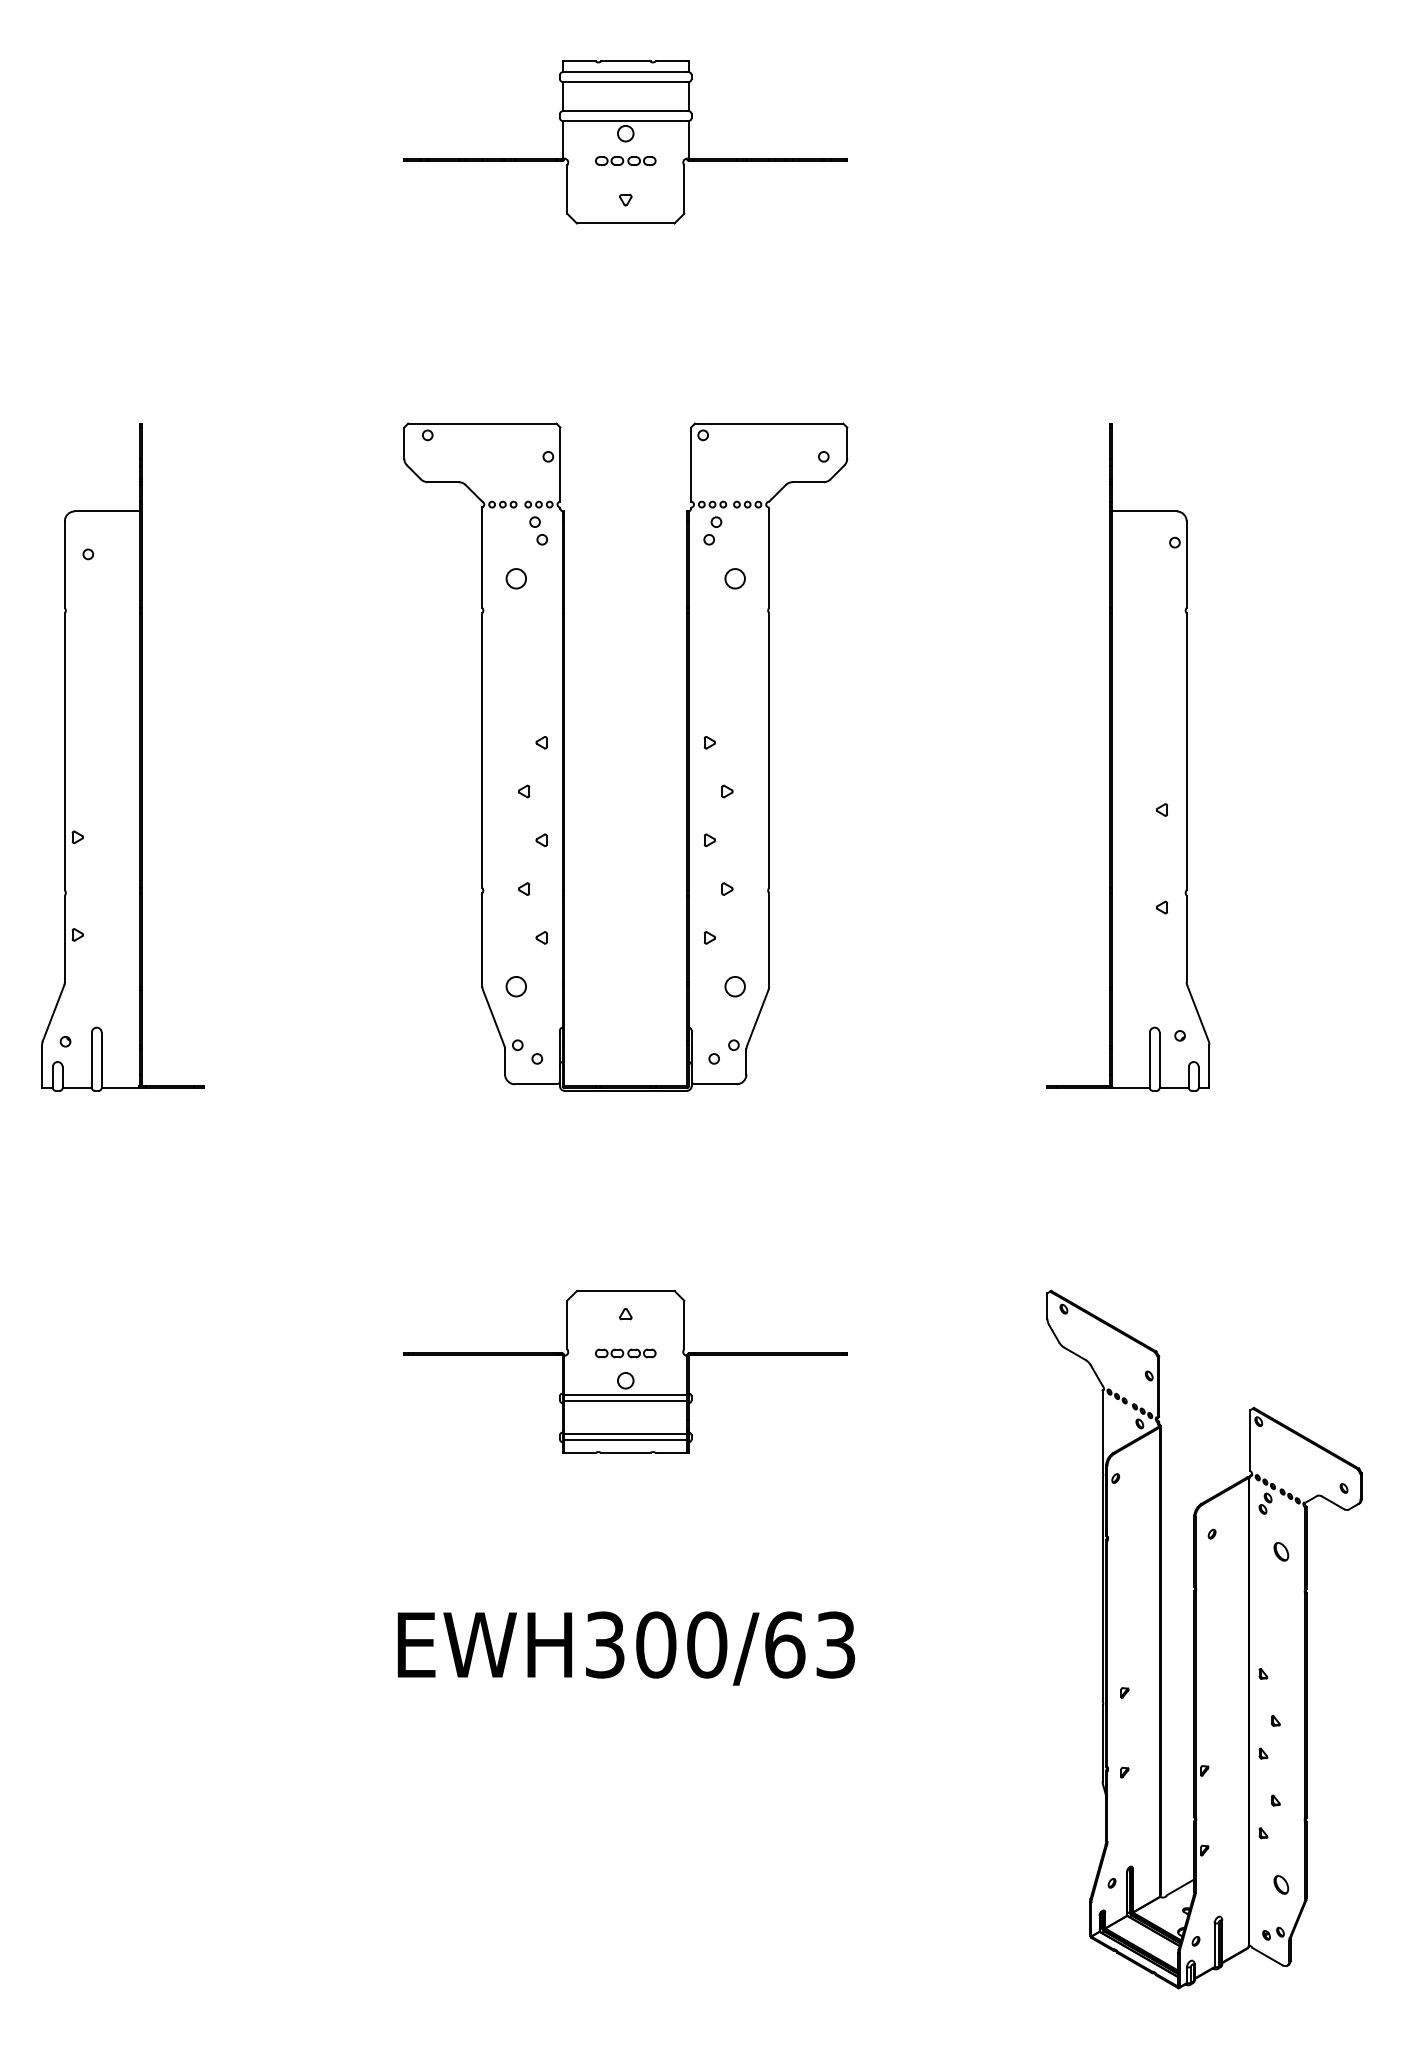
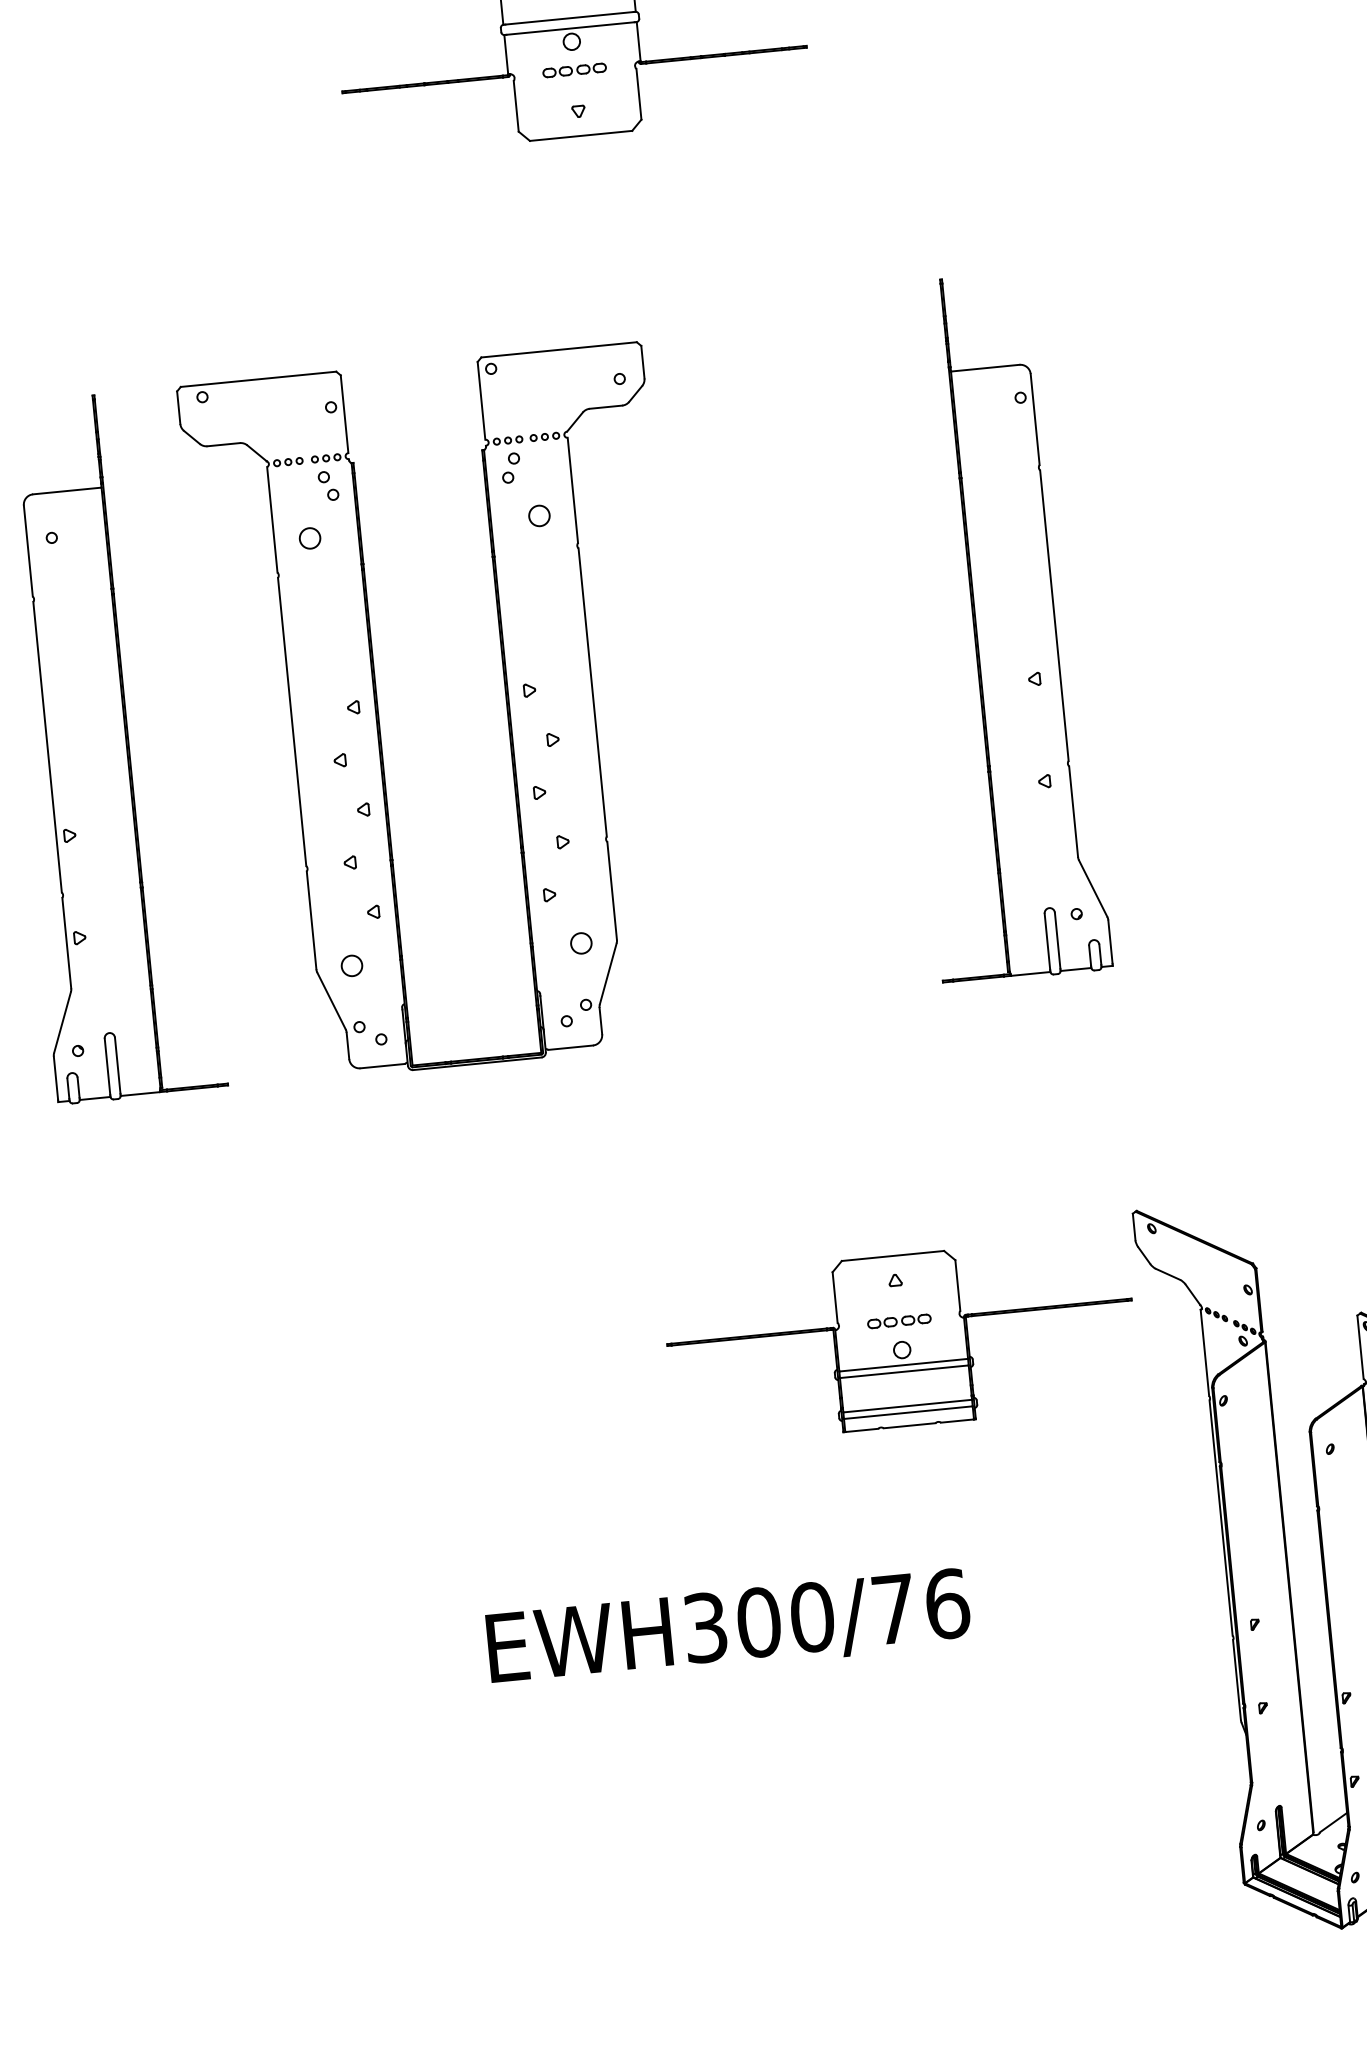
part: (564, 756) -> (378, 719), moved
part: (1128, 757) -> (994, 627), moved
part: (625, 1371) -> (900, 1340), moved
text: (810, 1644) -> (920, 1606), EWH300/63 -> EWH300/76

